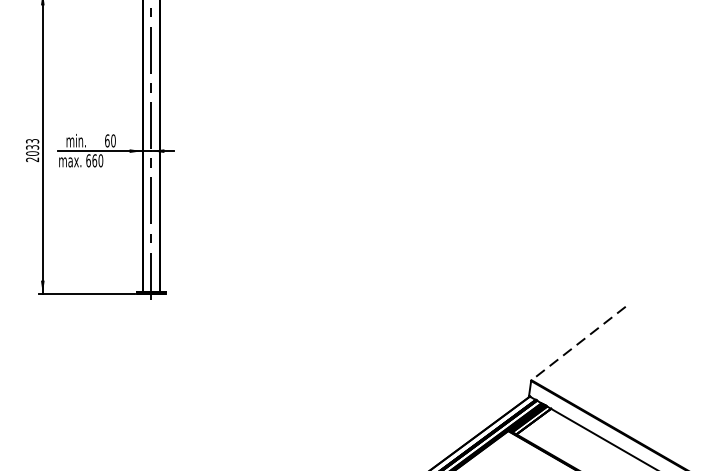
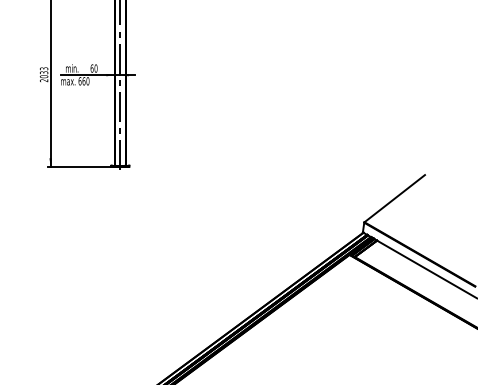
line: (578, 343) -> (394, 198), dashed -> solid

